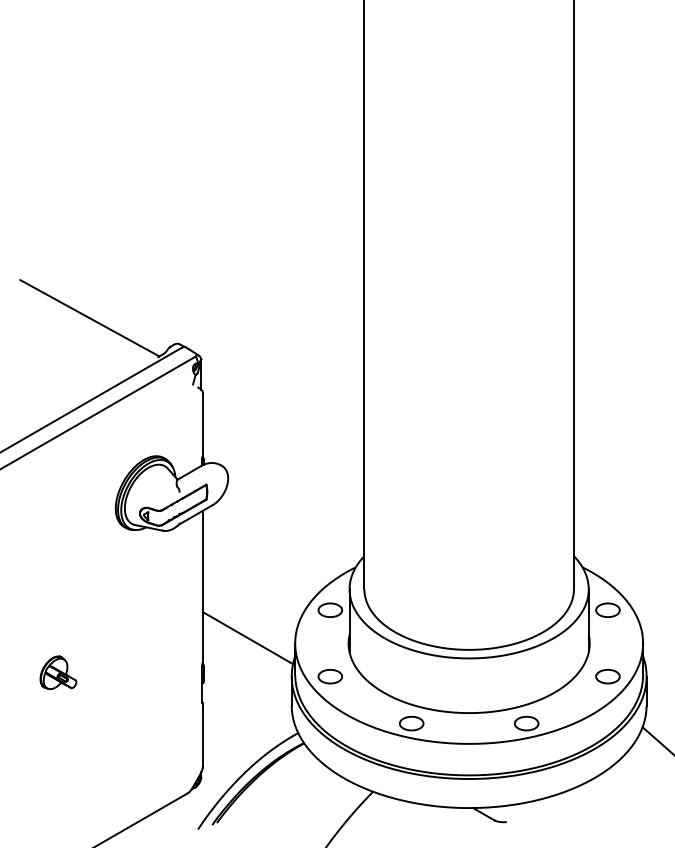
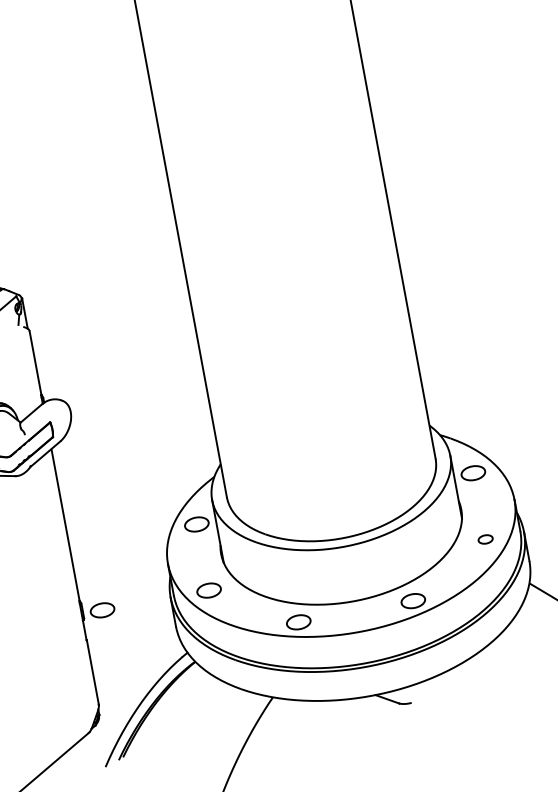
line: (247, 638) -> (119, 567), removed
part: (223, 676) -> (102, 610), added
part: (607, 676) -> (485, 539), size x0.6

